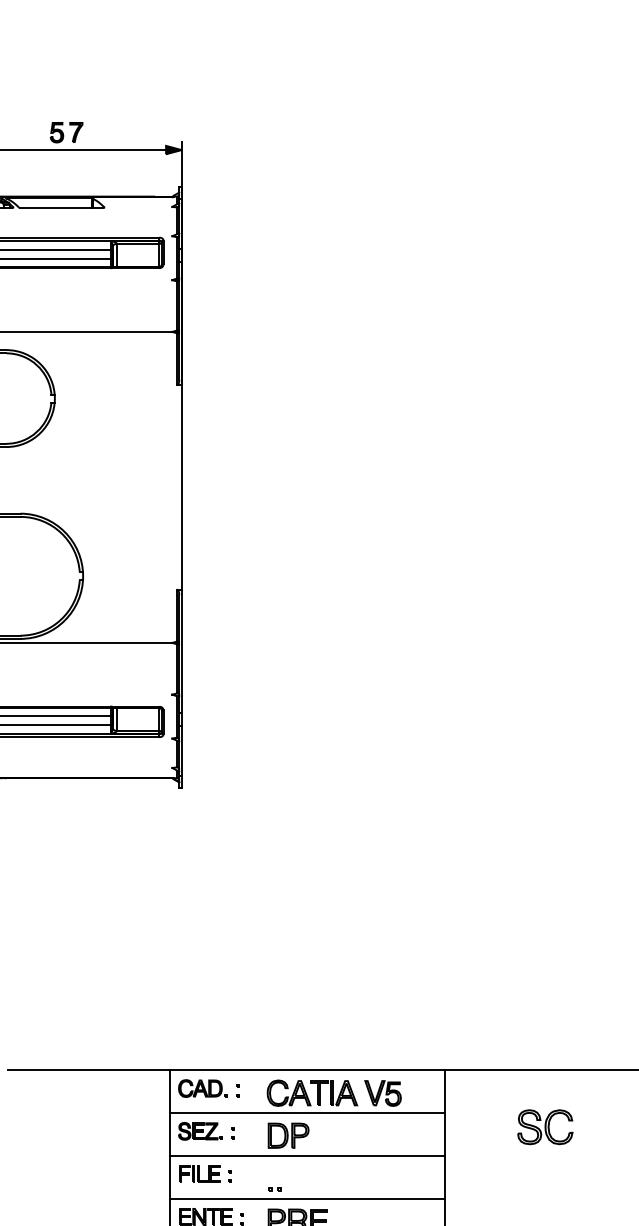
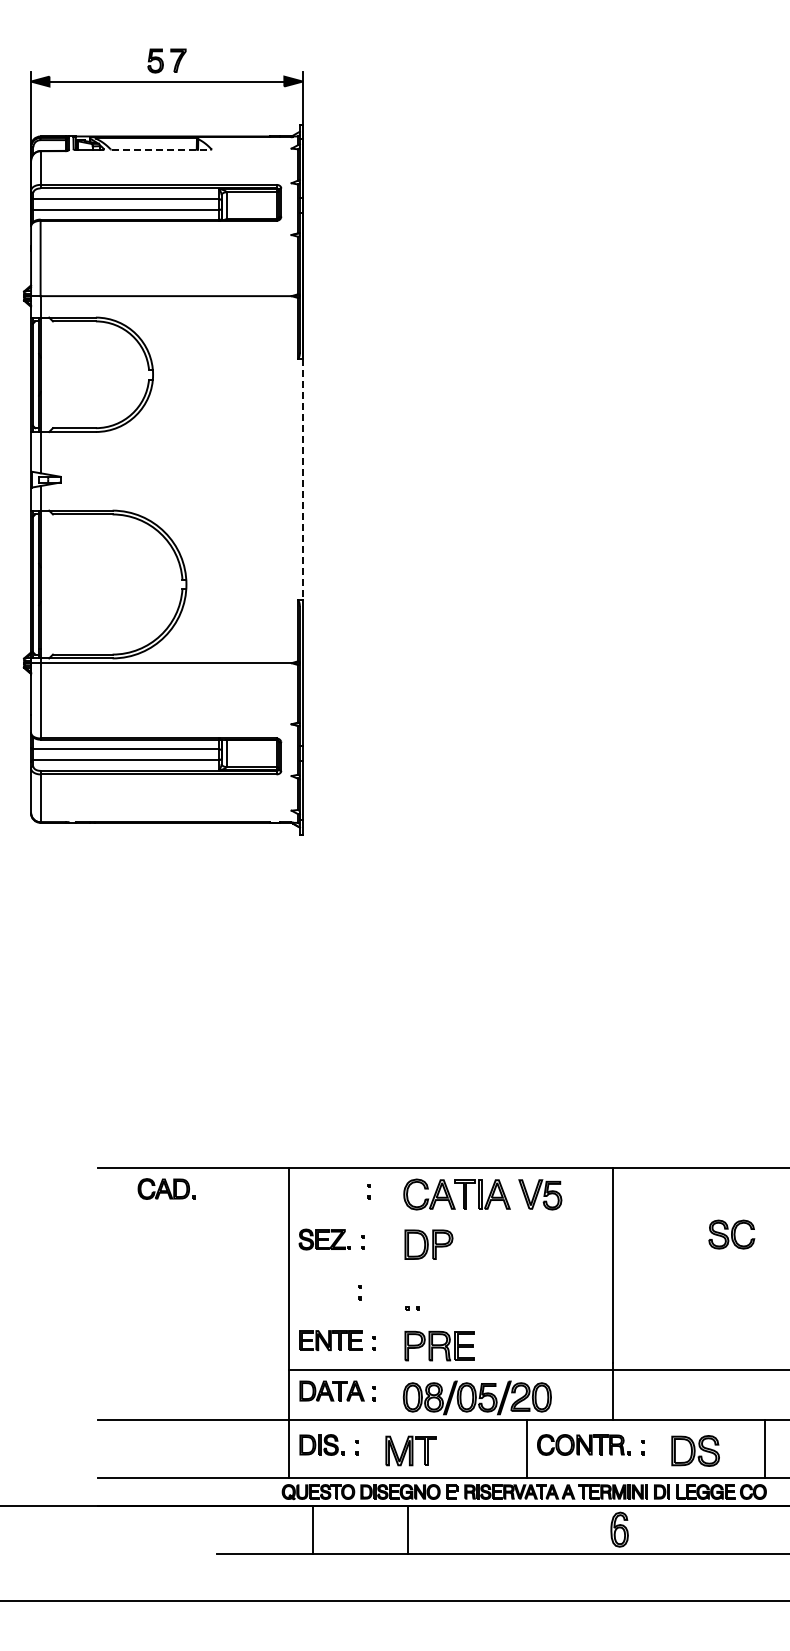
line: (61, 207) -> (161, 149), solid -> dashed
line: (181, 487) -> (302, 479), solid -> dashed
part: (202, 1088) -> (166, 1188), moved
line: (306, 1113) -> (450, 1218), removed
part: (545, 1127) -> (731, 1234), size x0.7
line: (306, 1155) -> (450, 1268), removed
part: (199, 1174) -> (323, 1290), removed
line: (306, 1199) -> (450, 1319), removed

